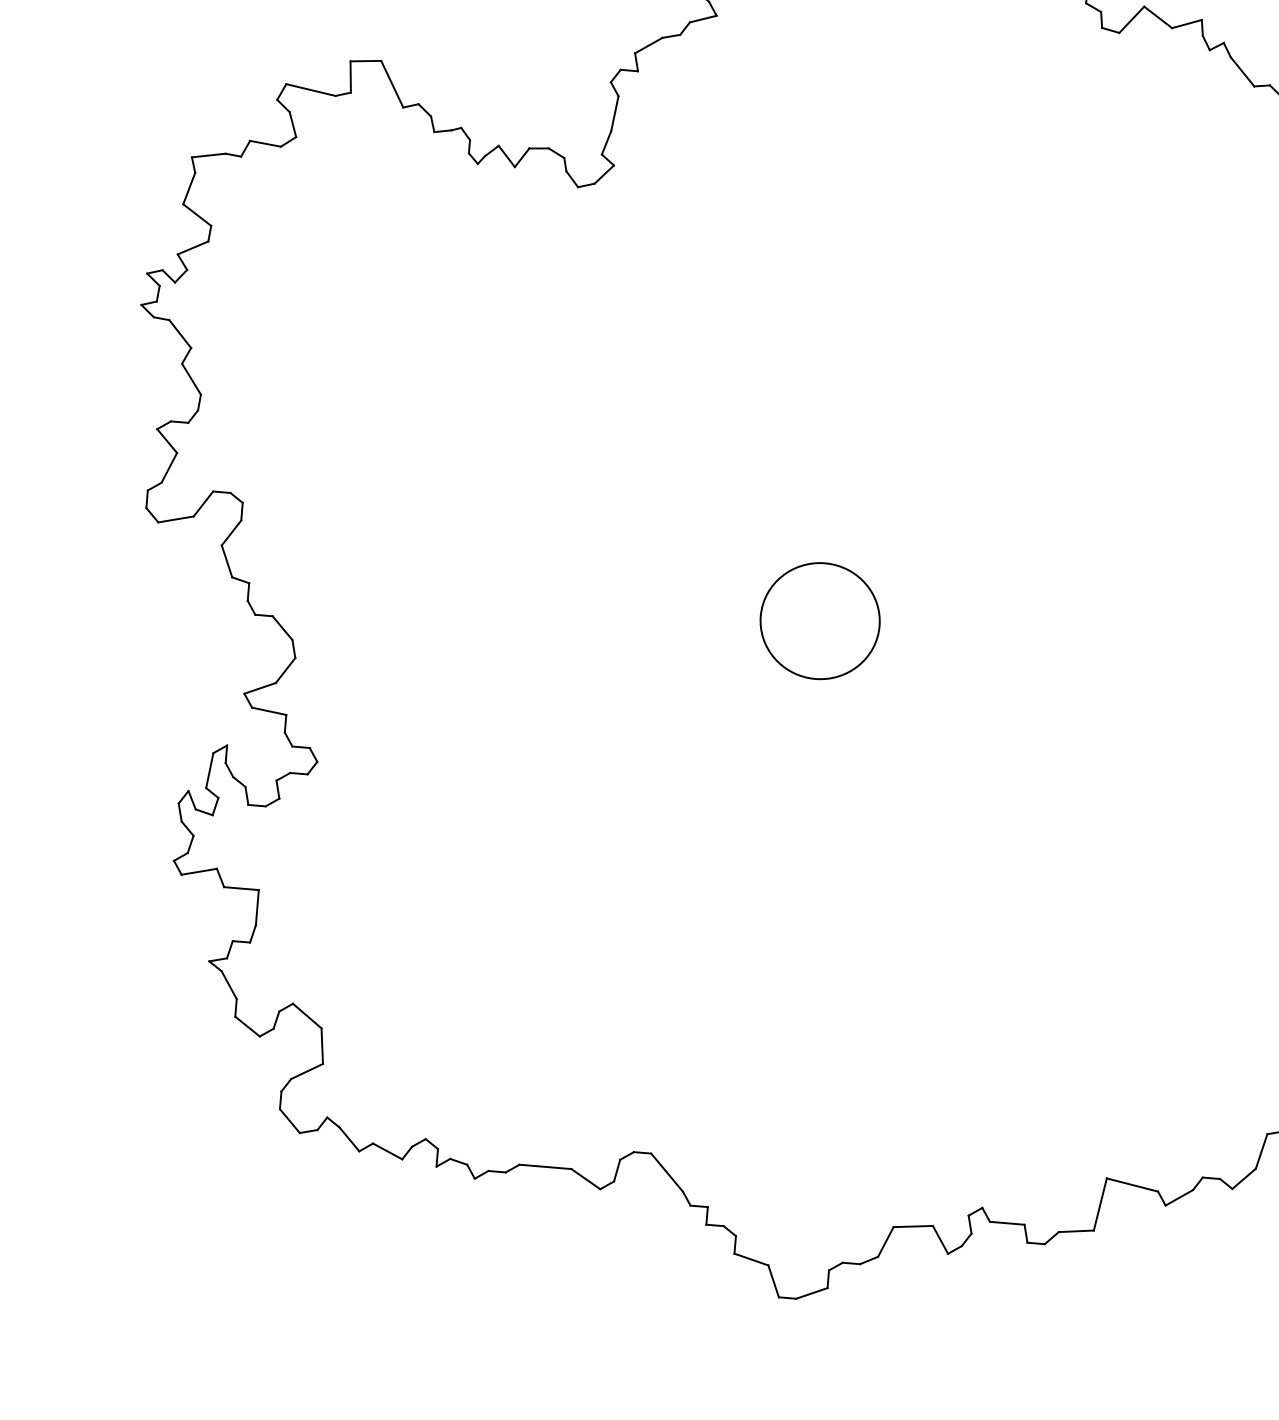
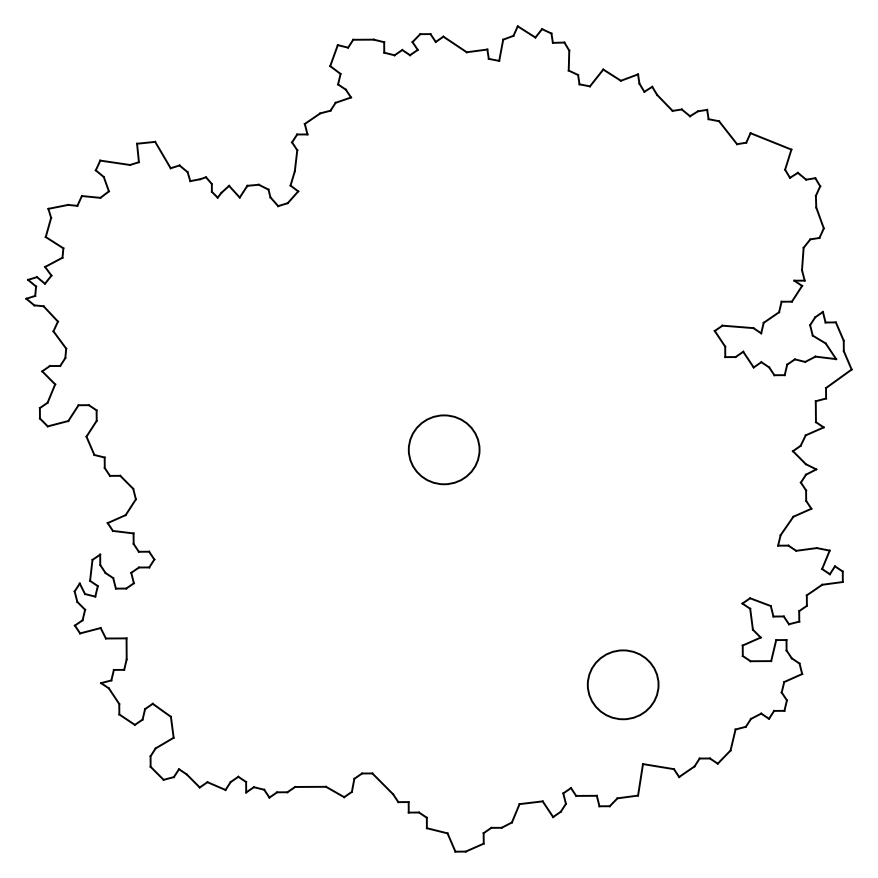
part: (1084, 1041) -> (622, 684), added

